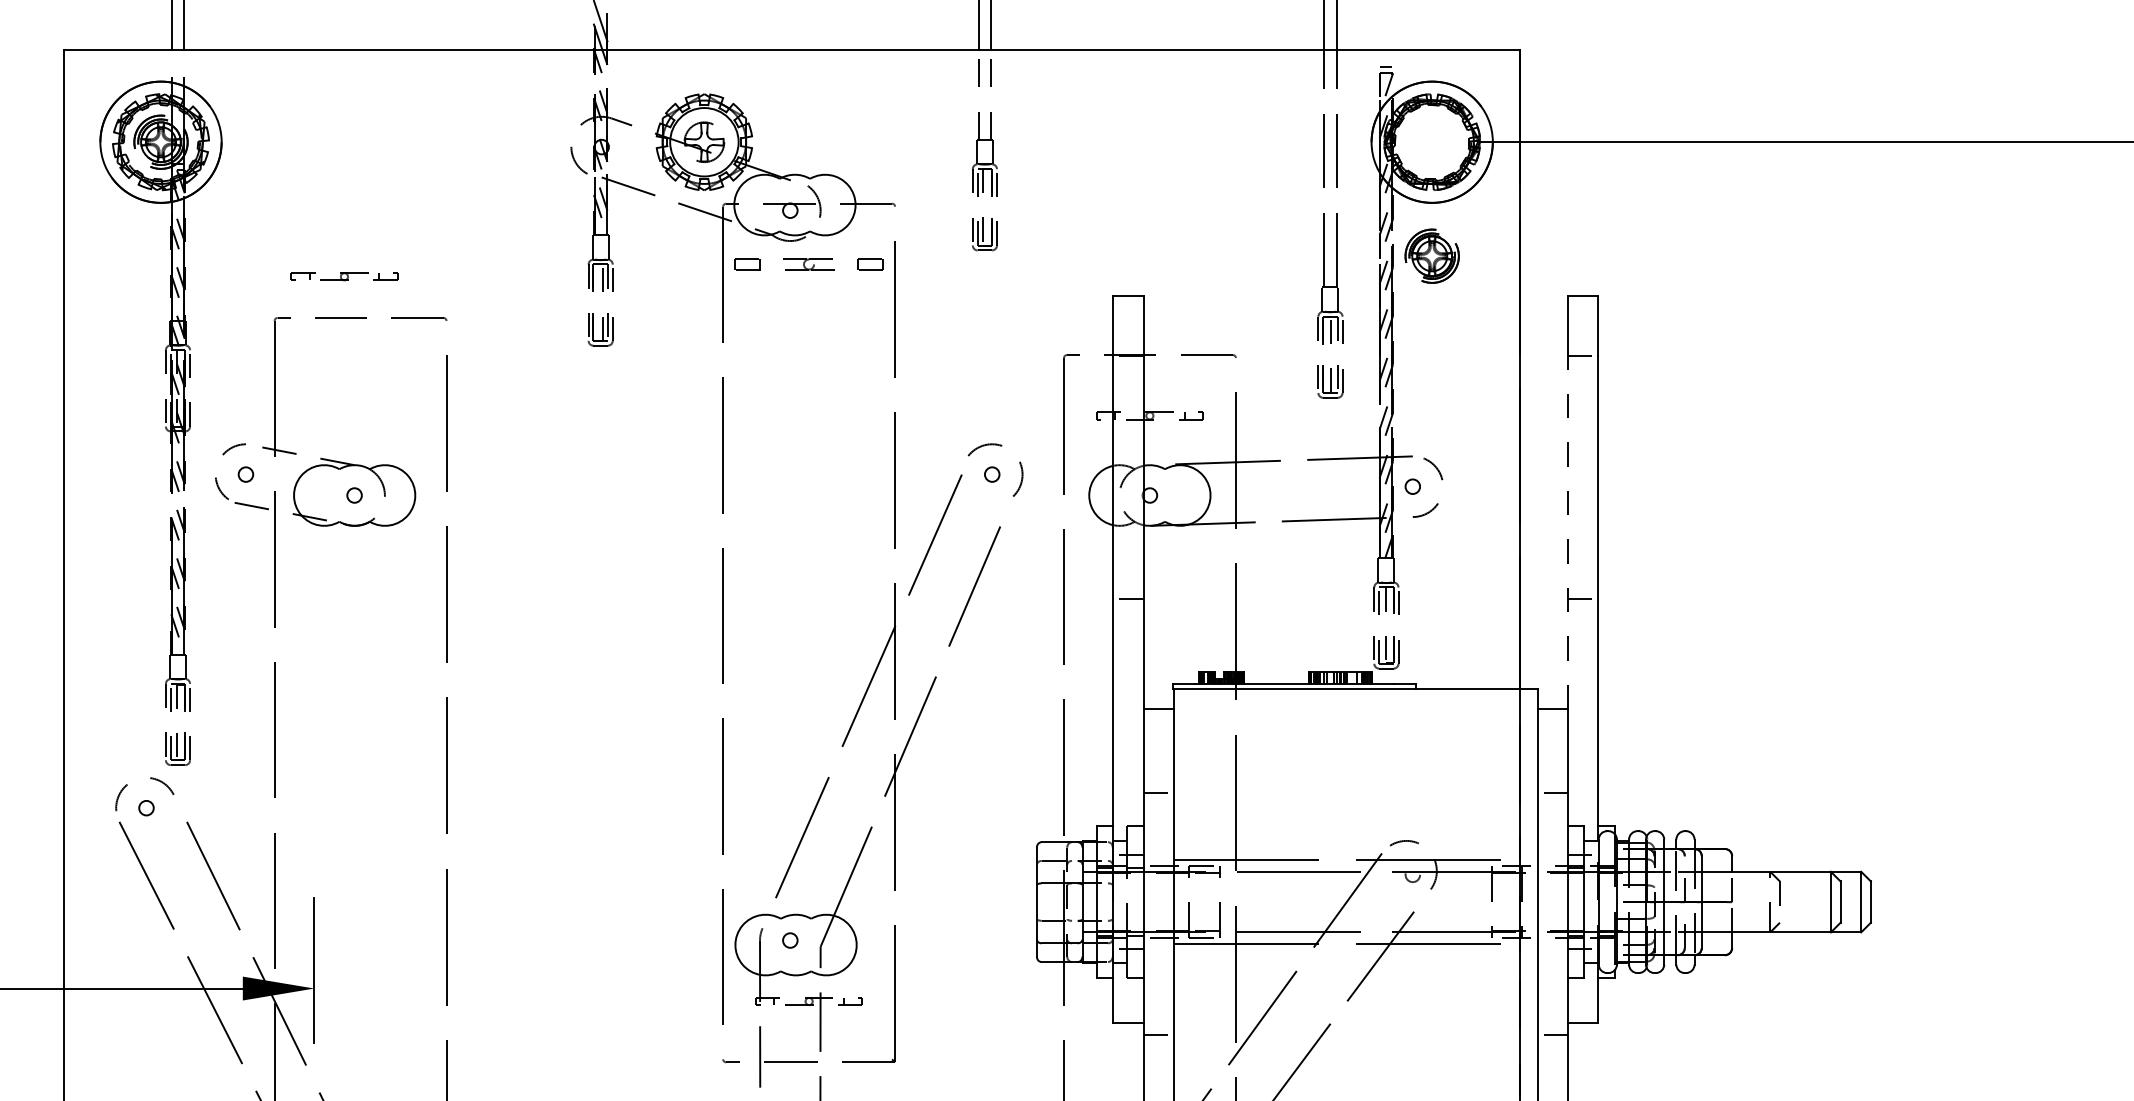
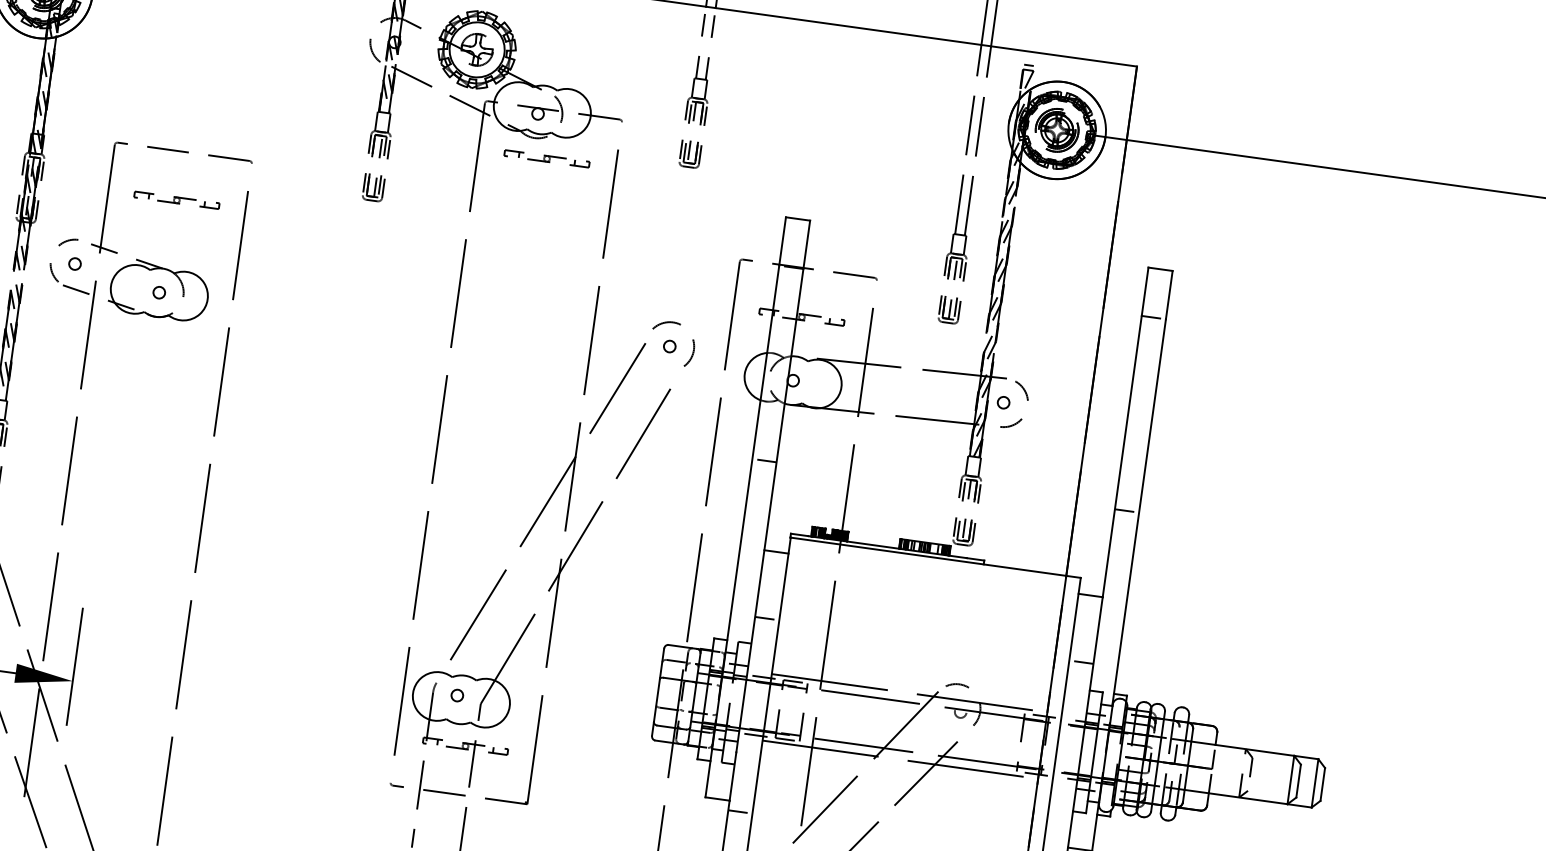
part: (1431, 255) -> (1056, 129), moved
part: (808, 264) -> (546, 158), size x0.71
part: (344, 276) -> (176, 200), moved
line: (1568, 532) -> (1122, 456), dashed -> solid

